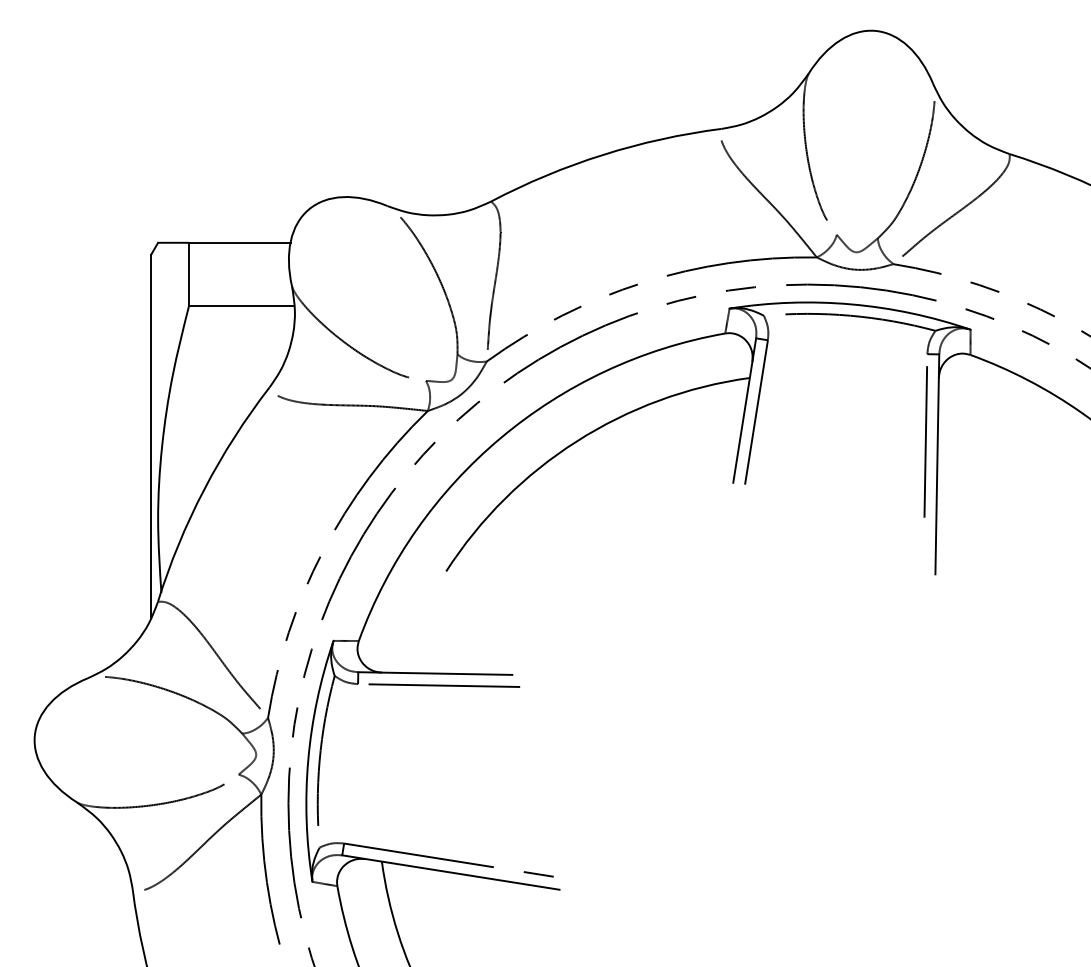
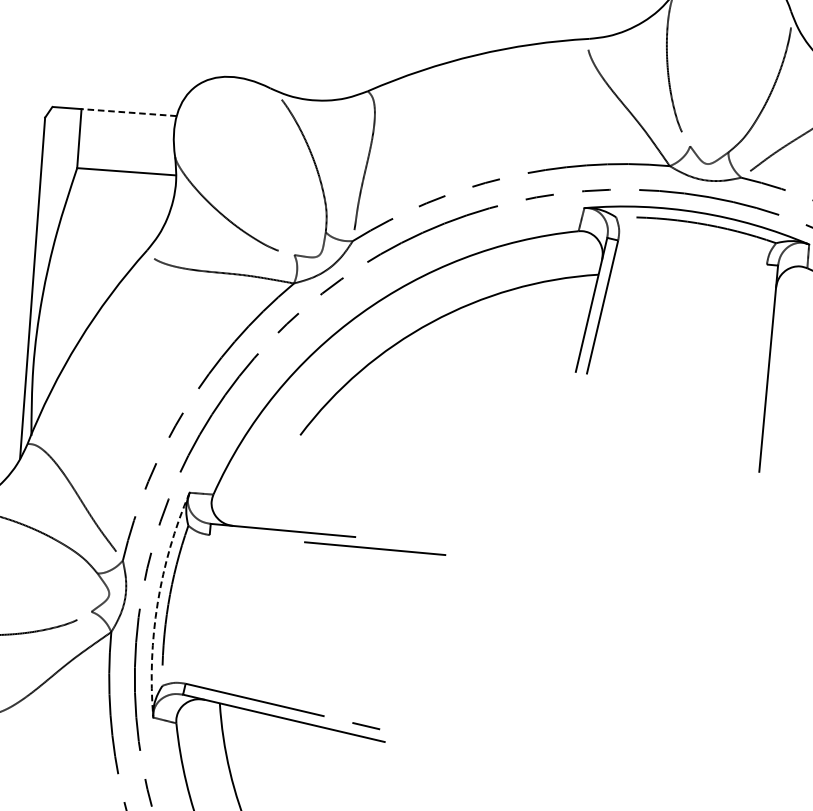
line: (239, 242) -> (128, 112), solid -> dashed
line: (925, 441) -> (759, 346), removed
line: (444, 685) -> (375, 548), moved
arc: (308, 760) -> (157, 603), solid -> dashed

